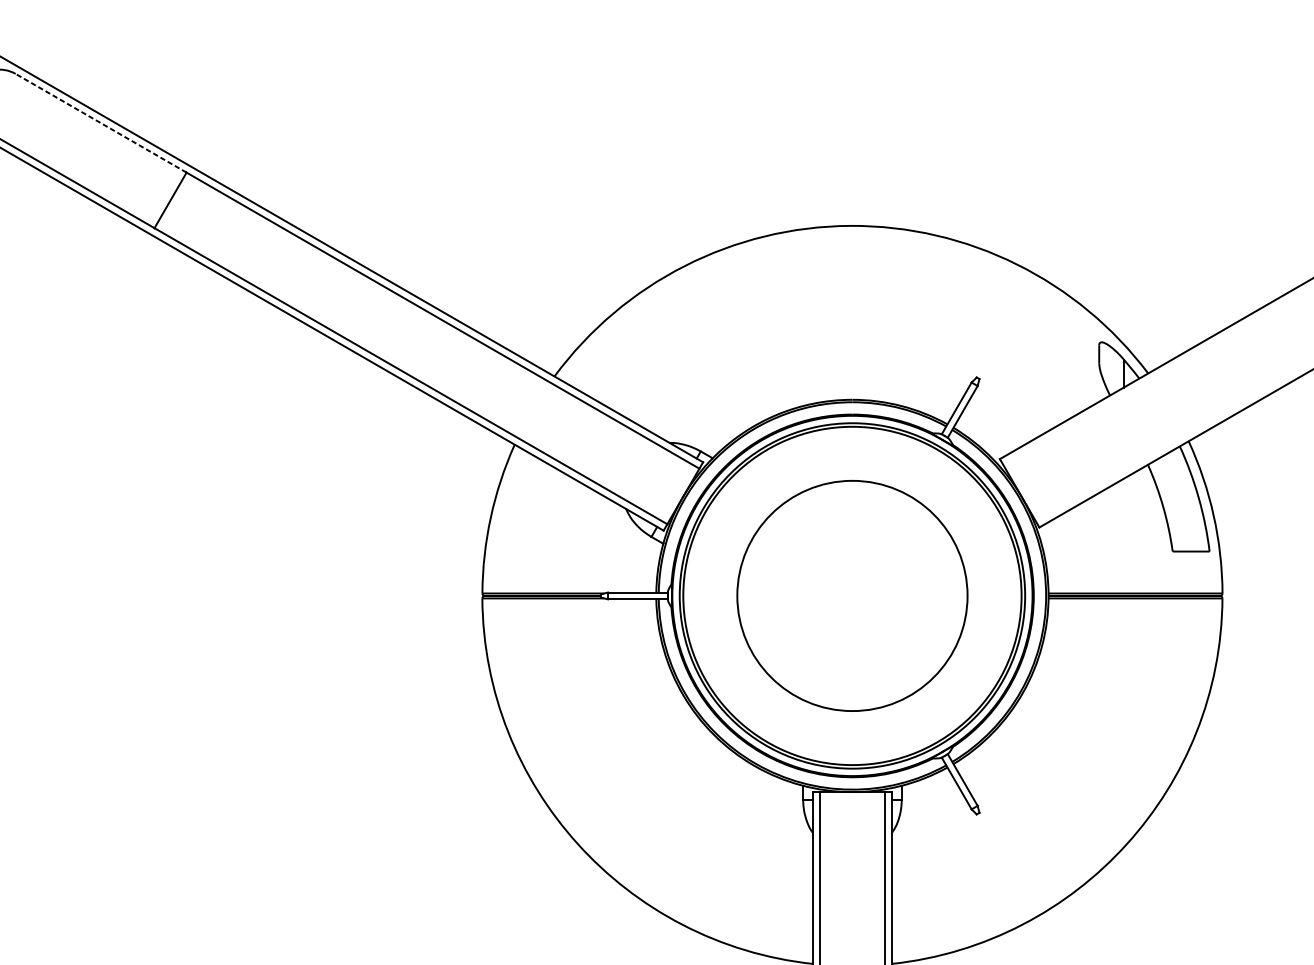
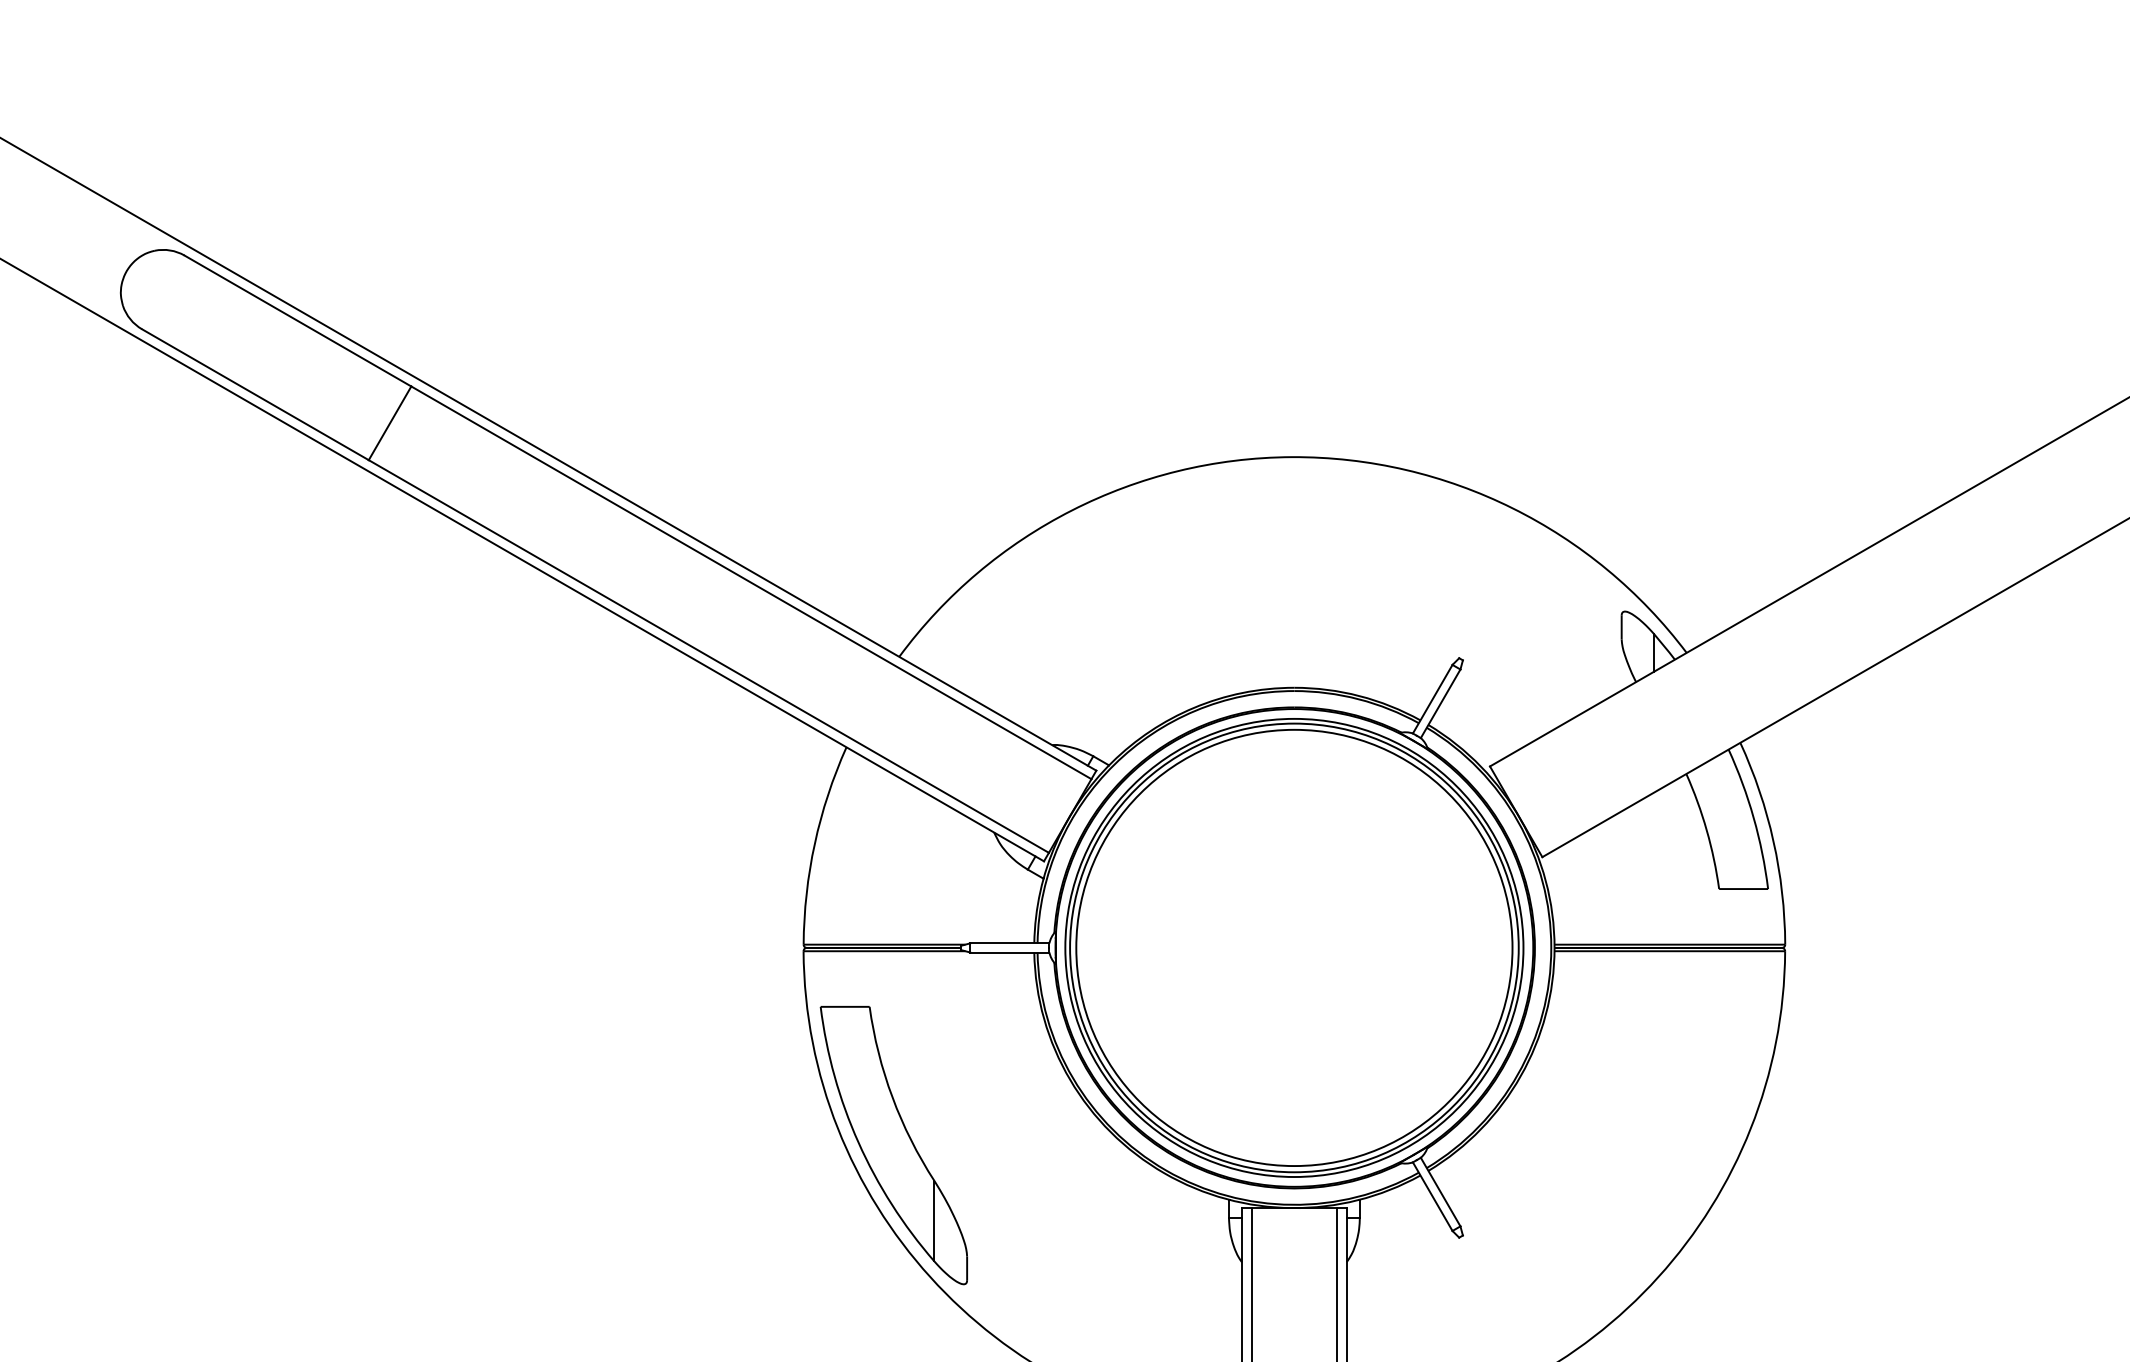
line: (100, 123) -> (297, 321), dashed -> solid
circle: (852, 595) -> (1294, 947), size x1.43
part: (550, 744) -> (893, 1145), added

